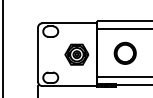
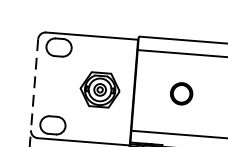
part: (124, 52) -> (180, 92), size x0.6
line: (38, 54) -> (35, 84), solid -> dashed

